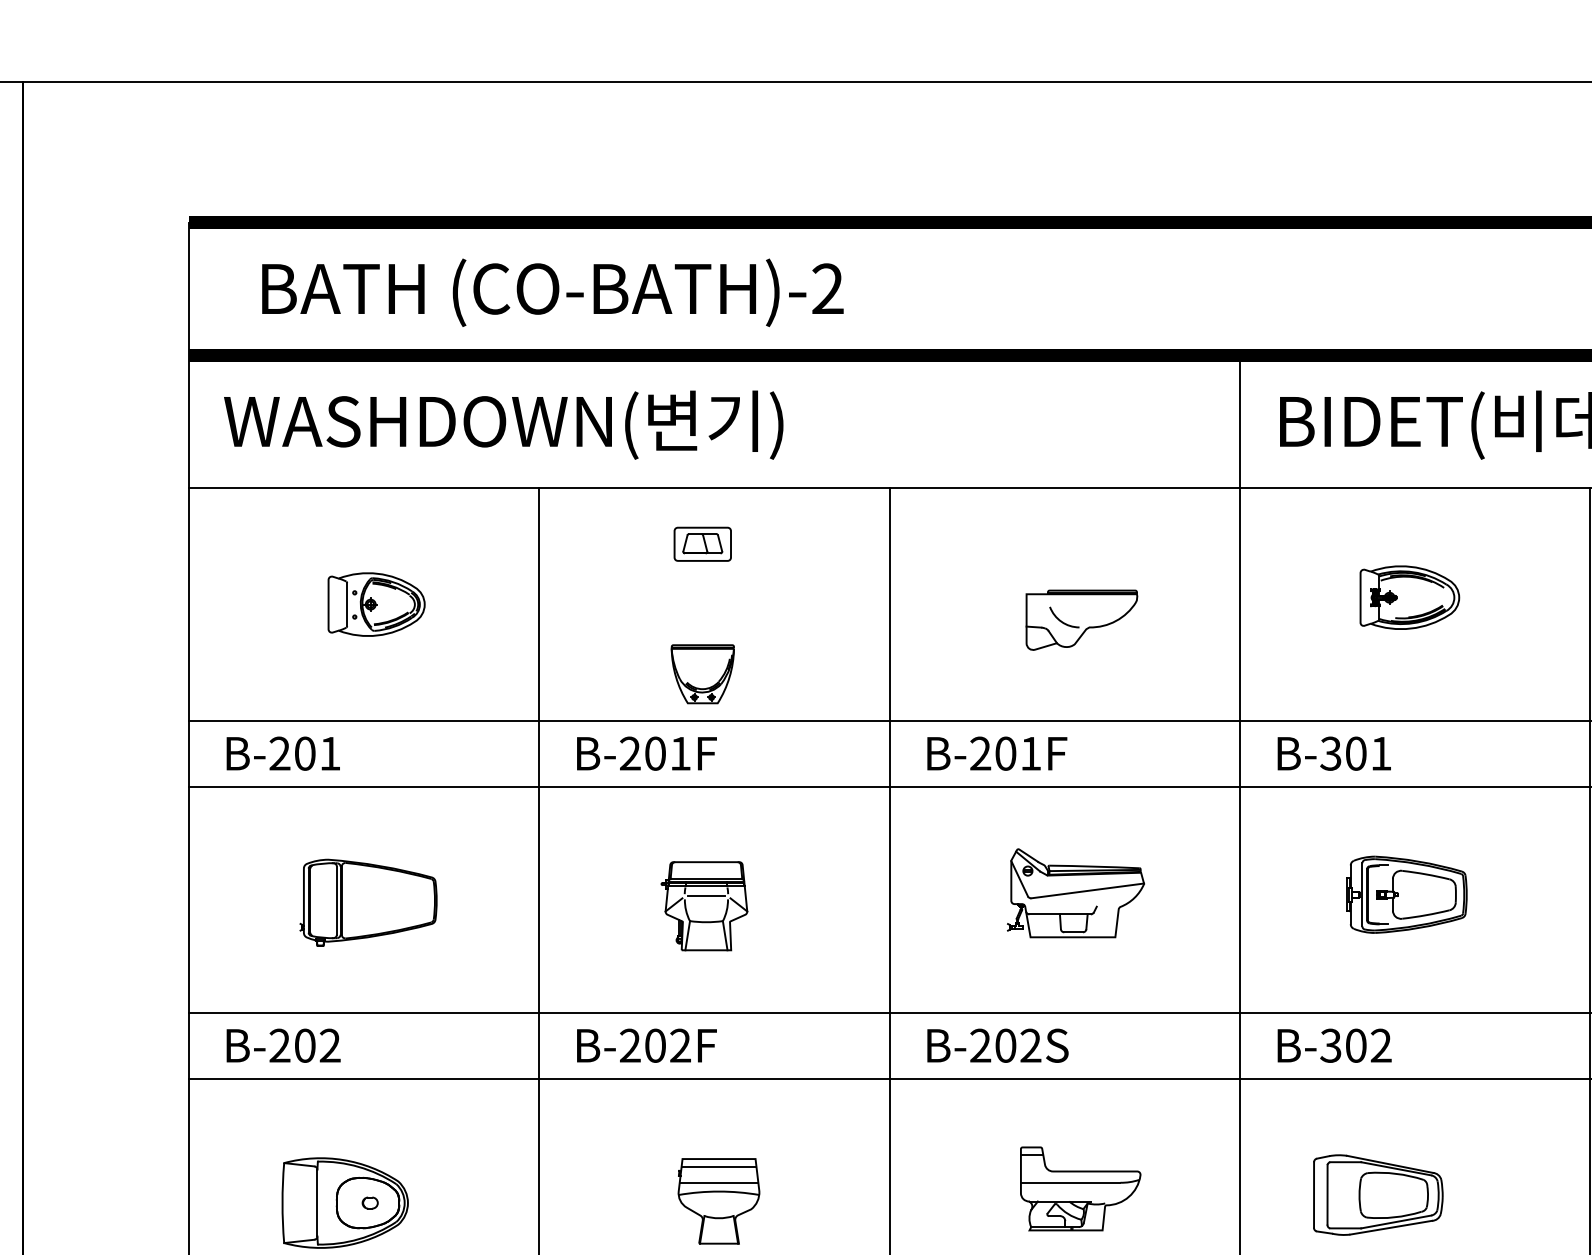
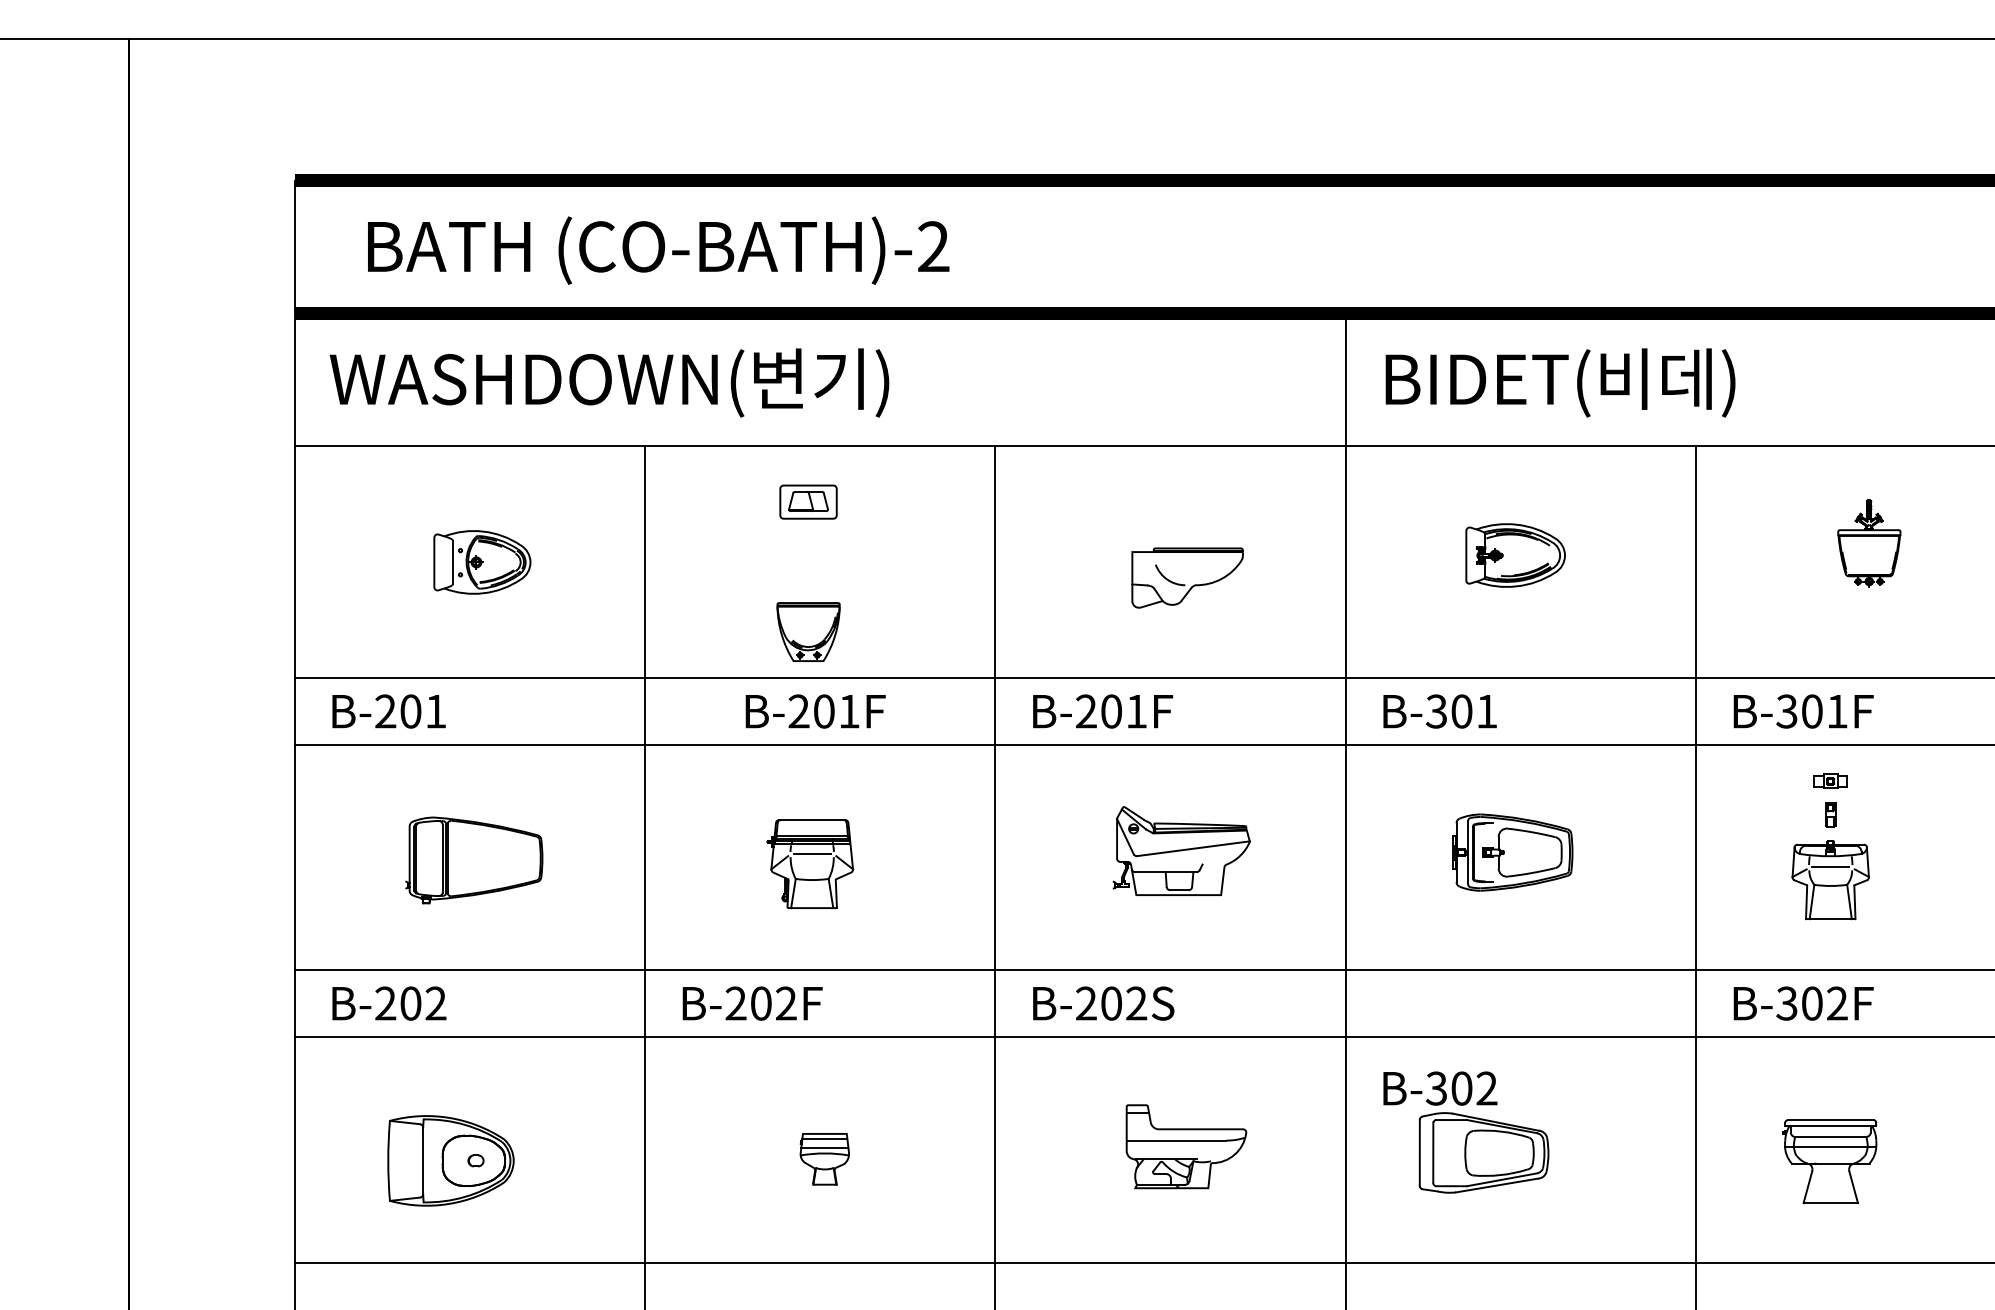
text: (646, 753) -> (815, 711), moved
text: (1334, 1045) -> (1440, 1088), moved
part: (718, 1201) -> (824, 1159), size x0.6

